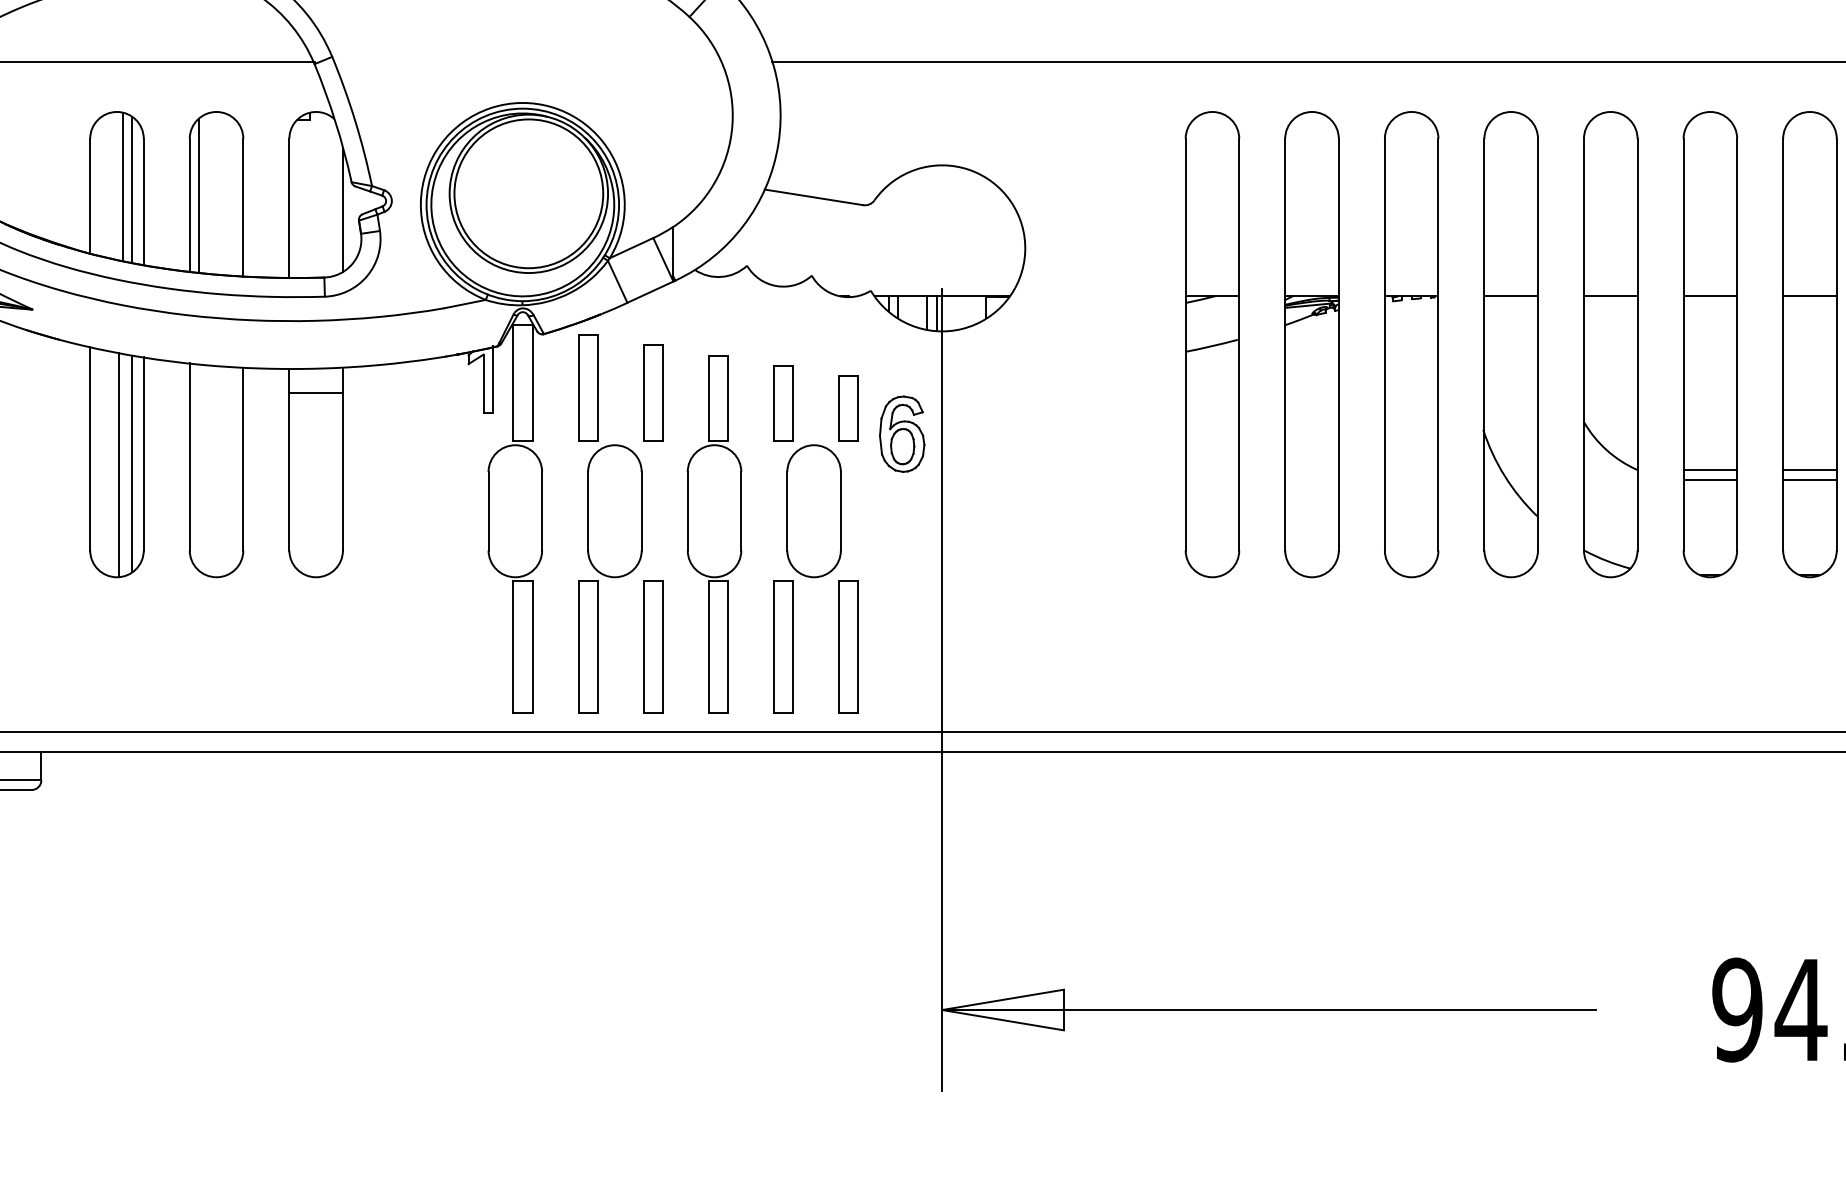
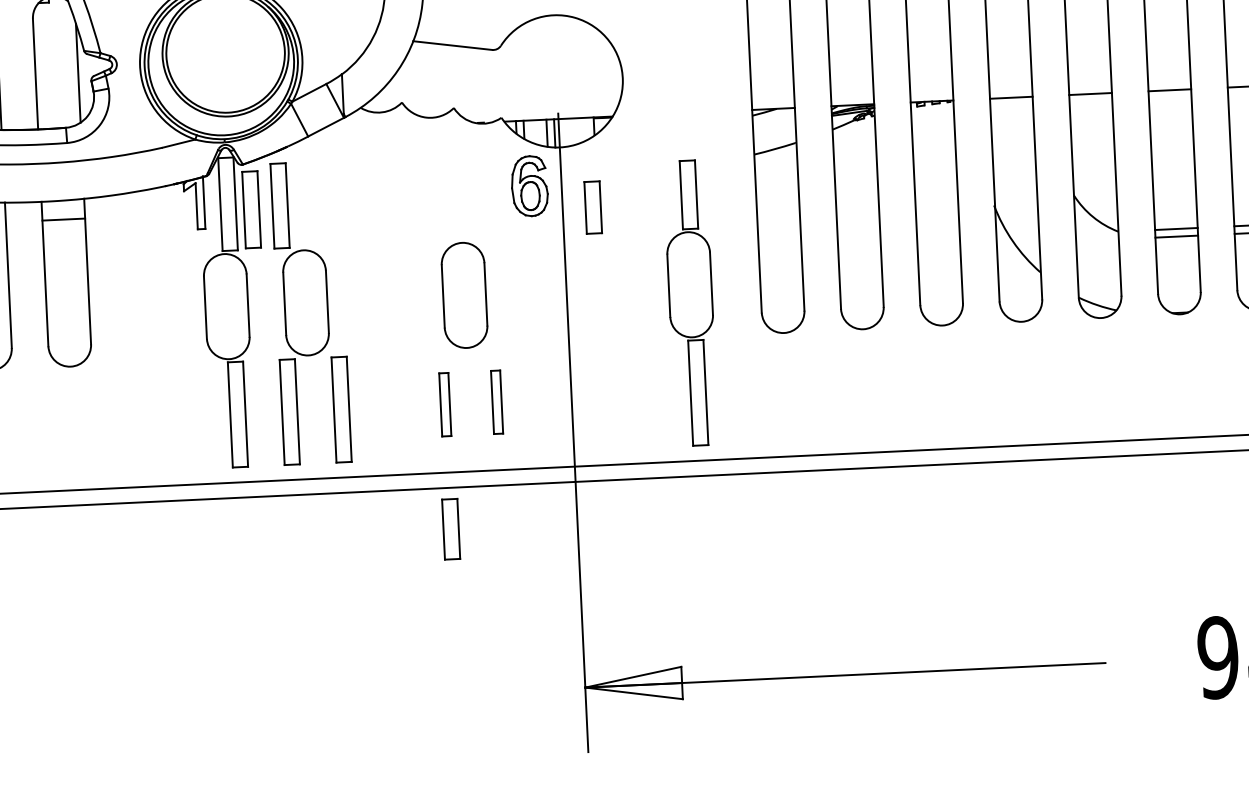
part: (653, 392) -> (251, 209), moved
part: (783, 403) -> (451, 529), moved
part: (848, 408) -> (593, 207), moved
part: (902, 433) -> (529, 185), moved
part: (714, 534) -> (691, 303), moved
part: (783, 646) -> (445, 404), size x0.6
part: (848, 646) -> (497, 401), size x0.6

